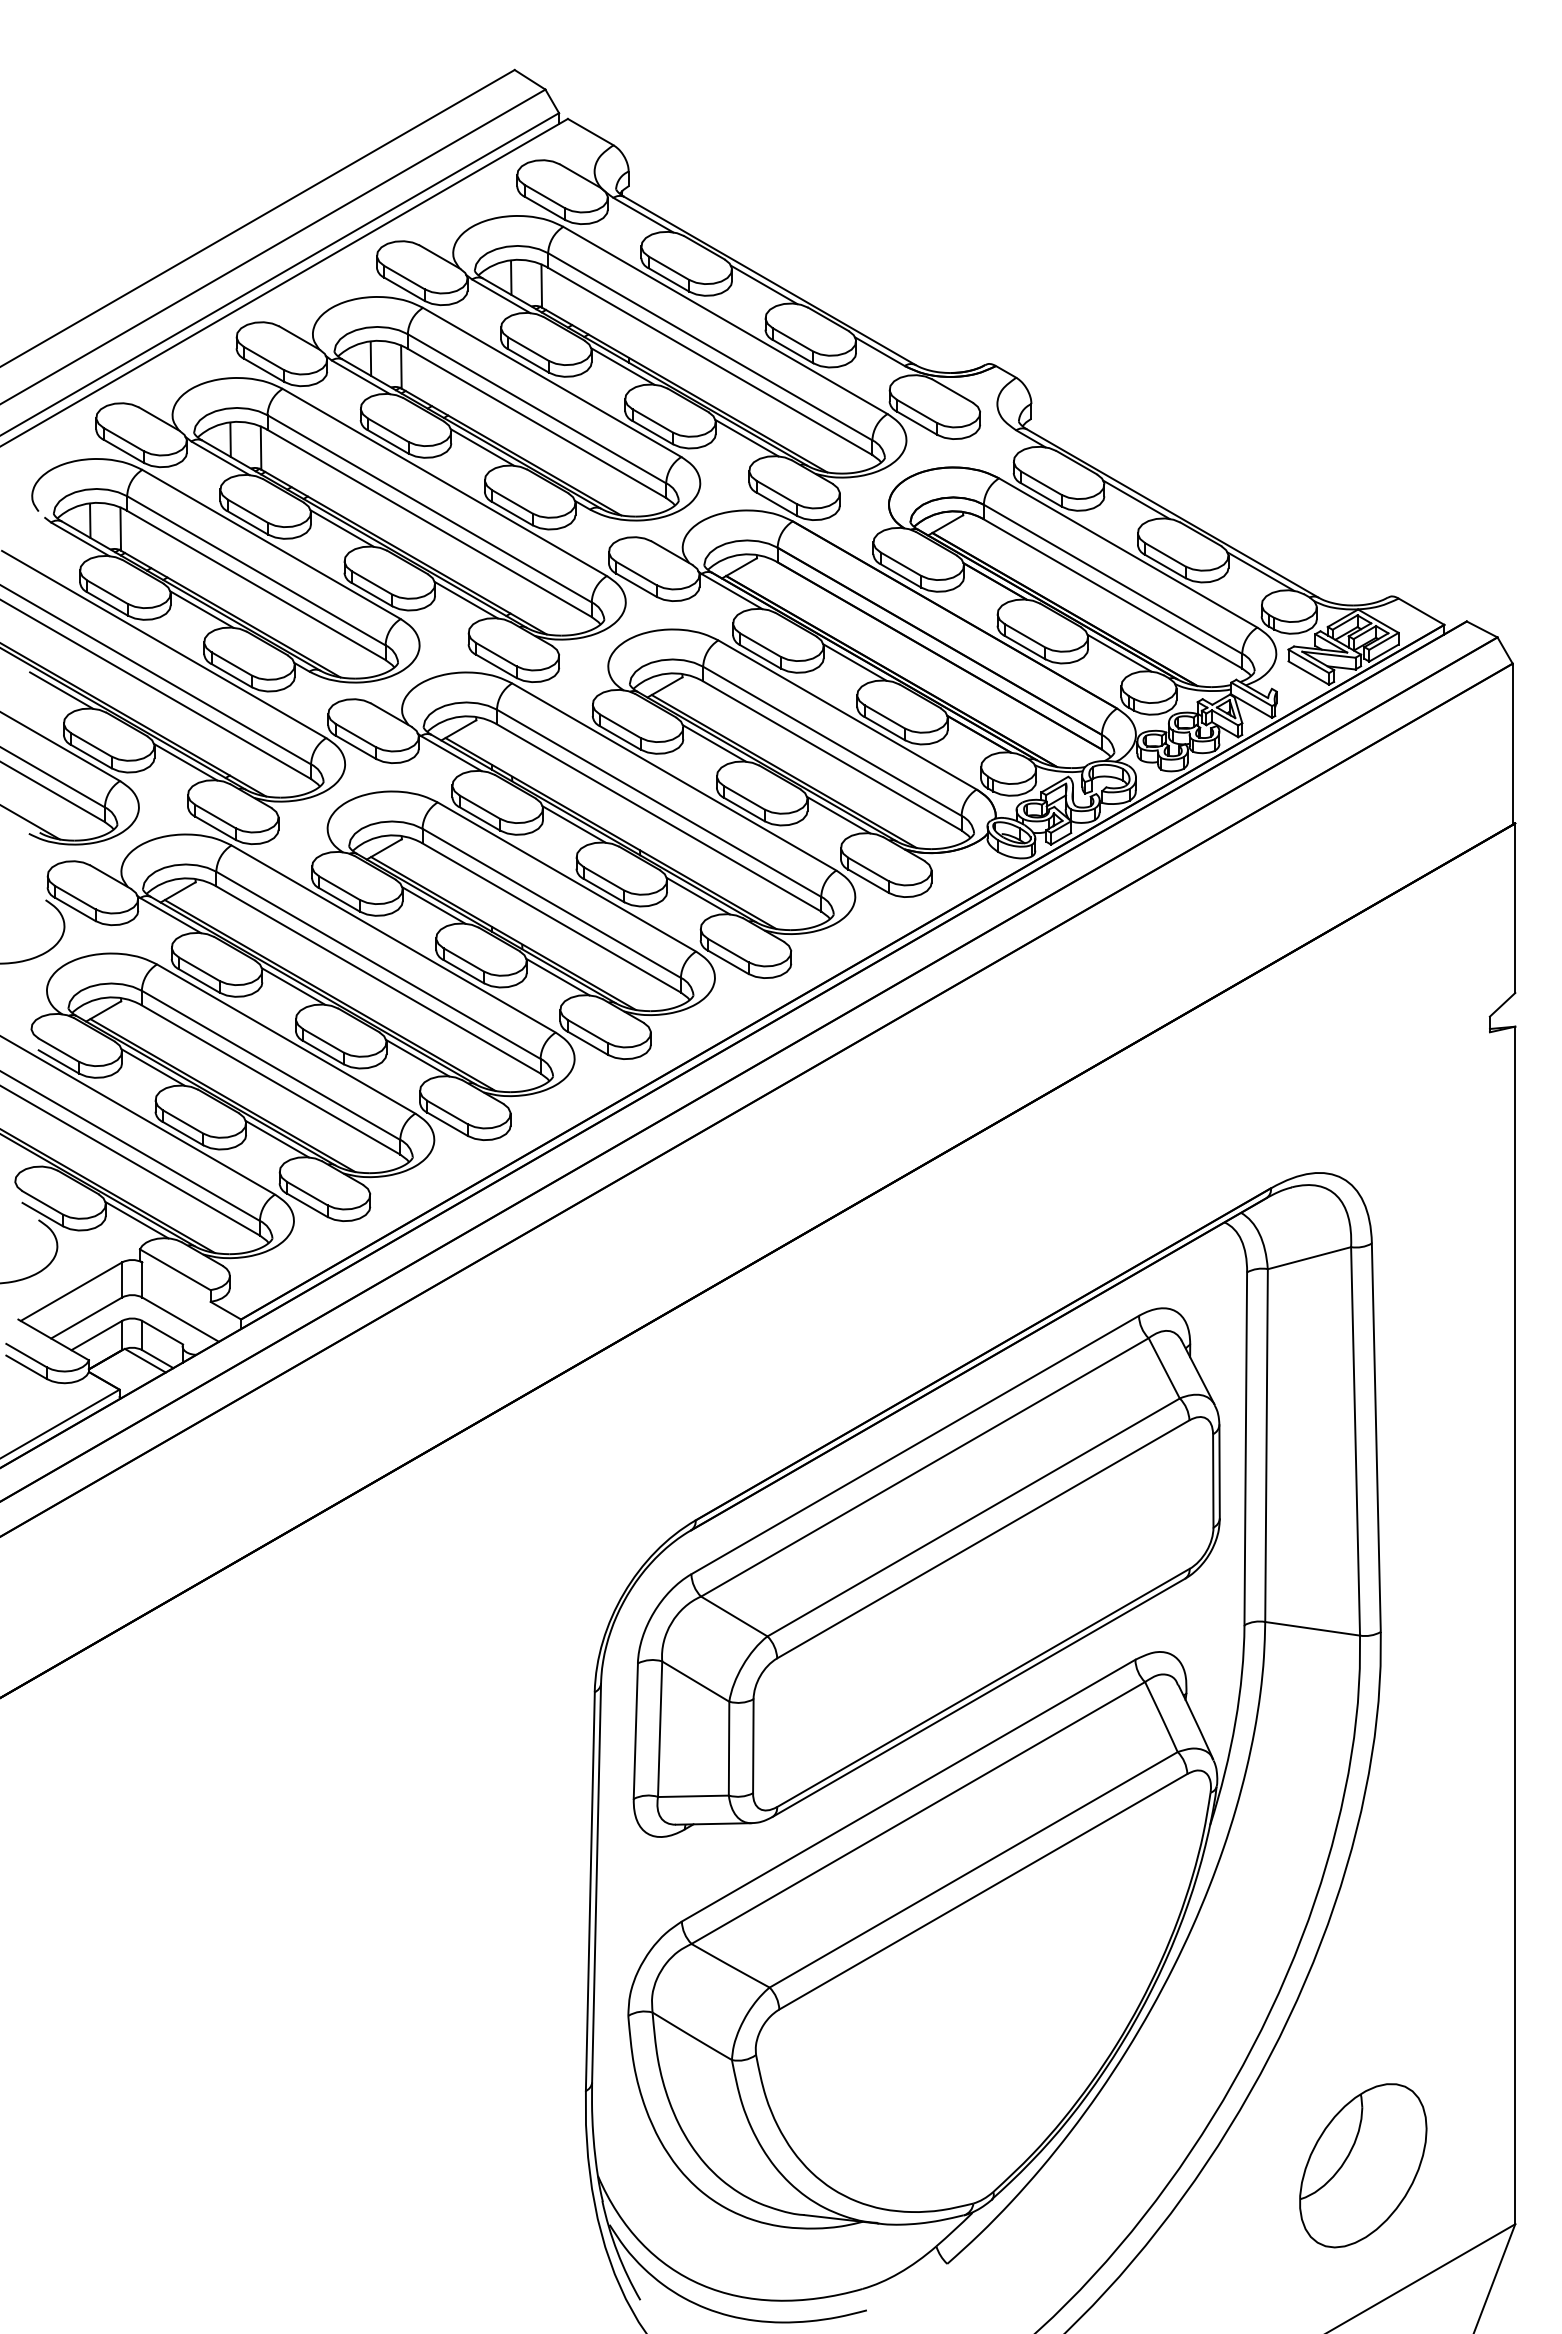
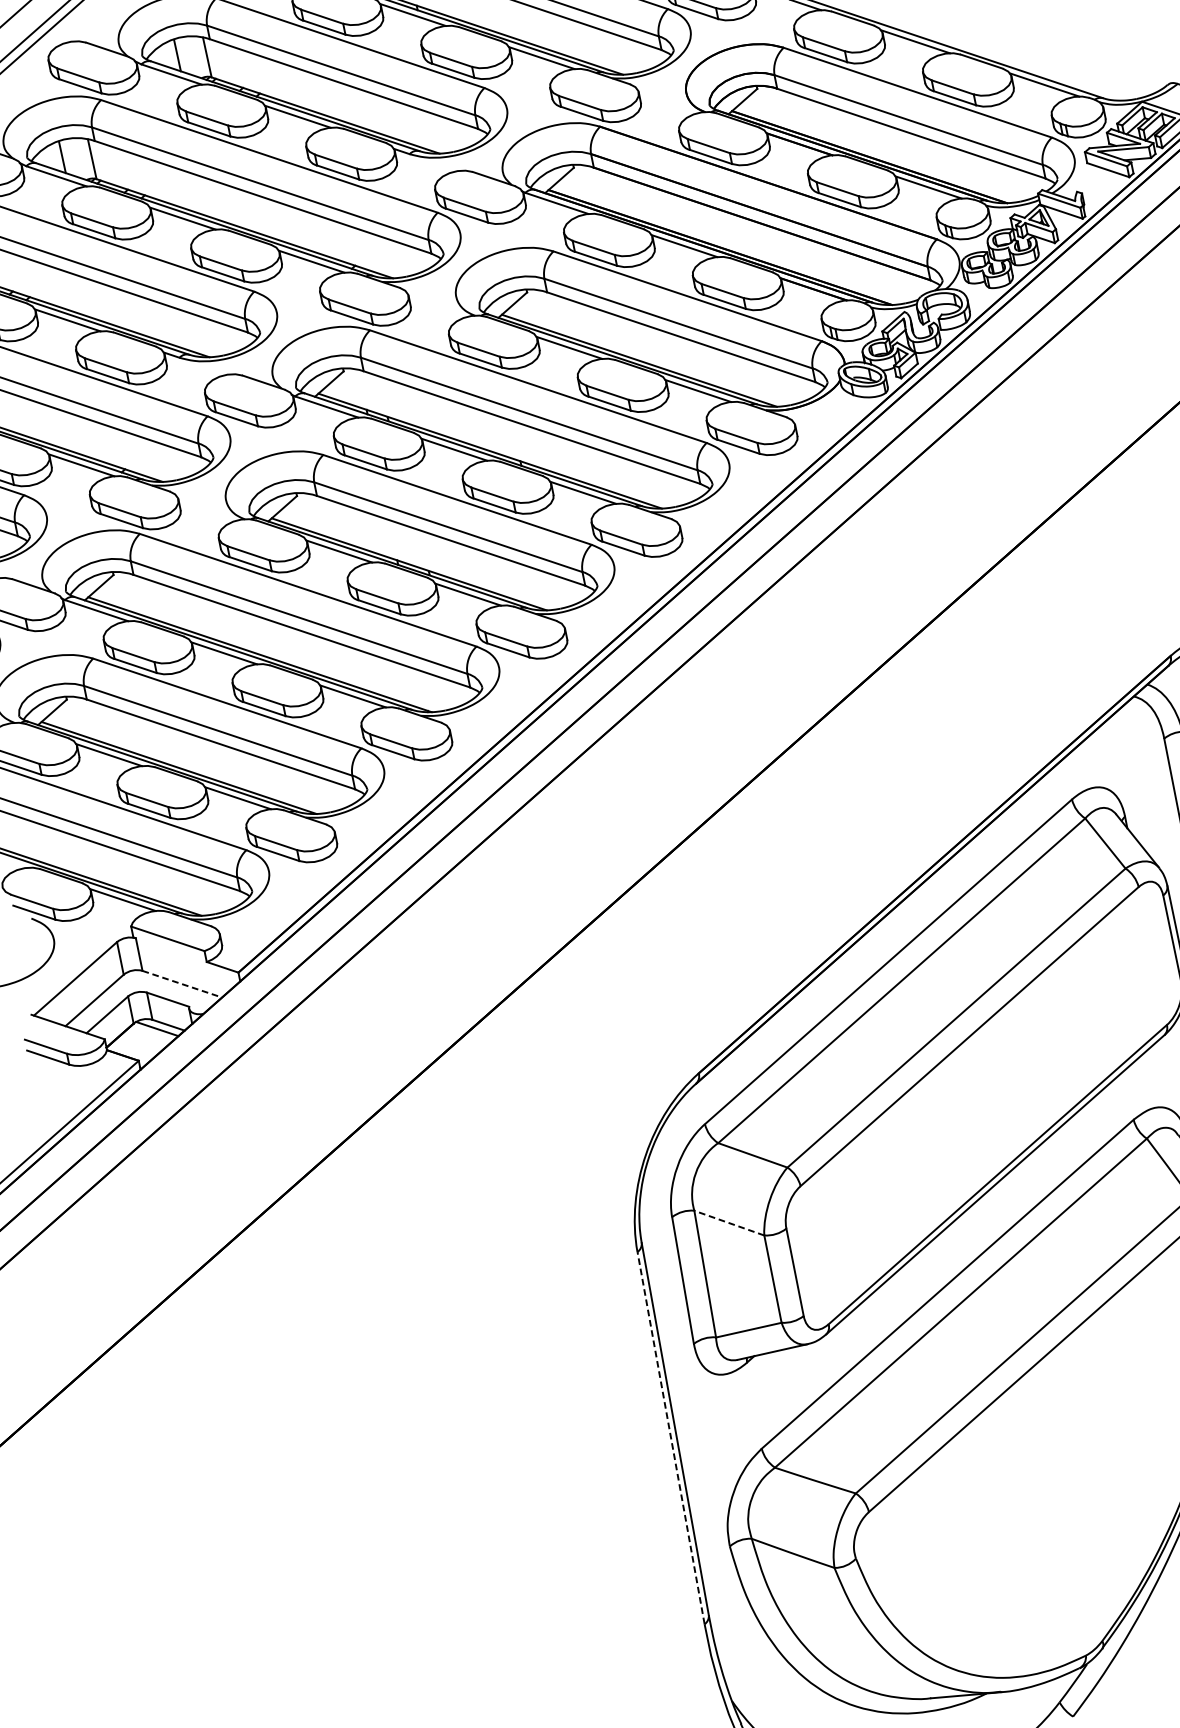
line: (181, 1319) -> (183, 983), solid -> dashed
line: (695, 1681) -> (729, 1223), solid -> dashed
line: (590, 1891) -> (671, 1438), solid -> dashed

